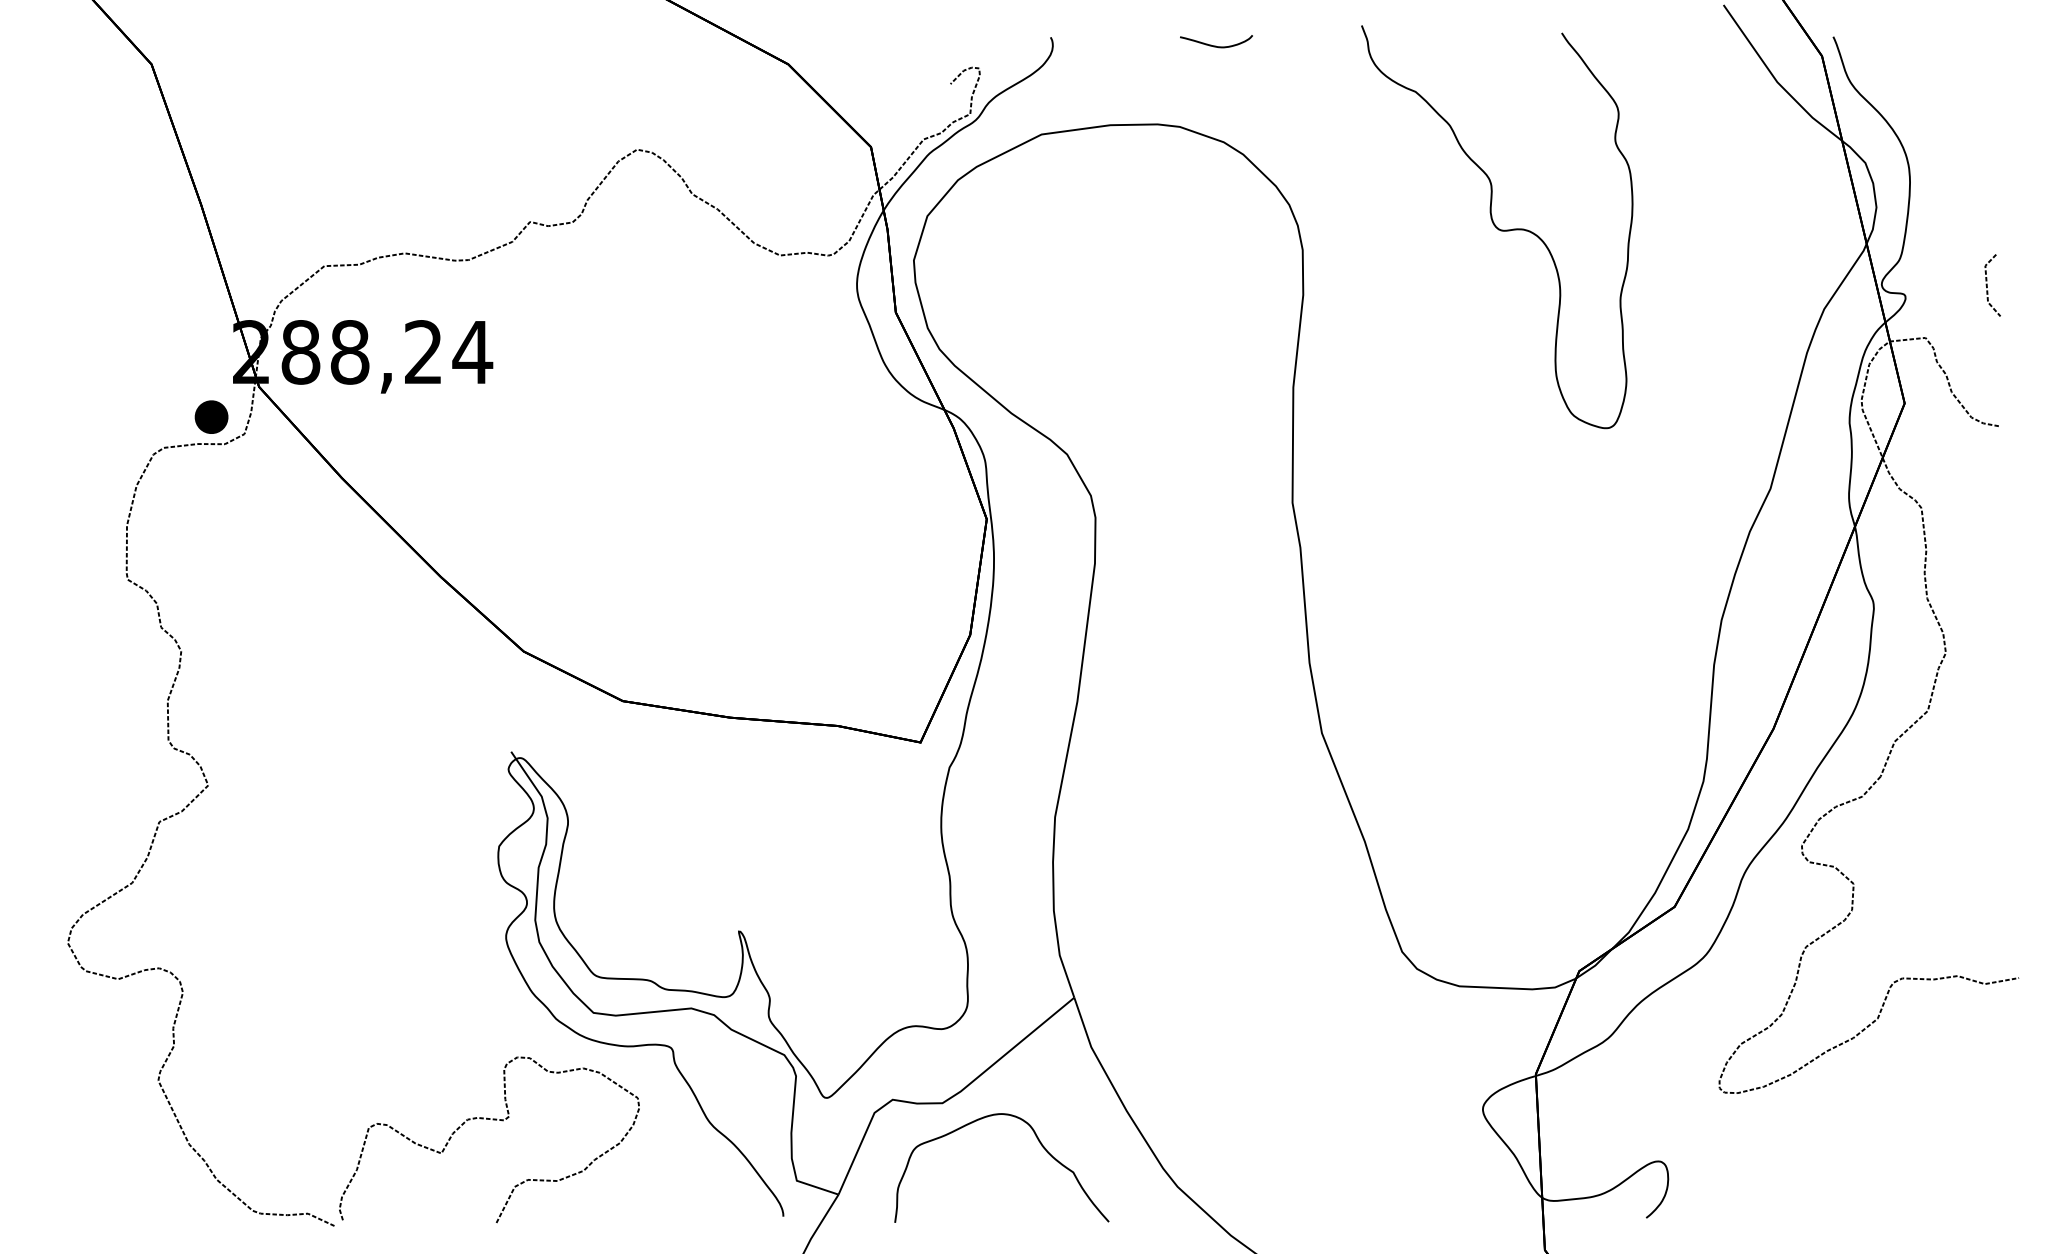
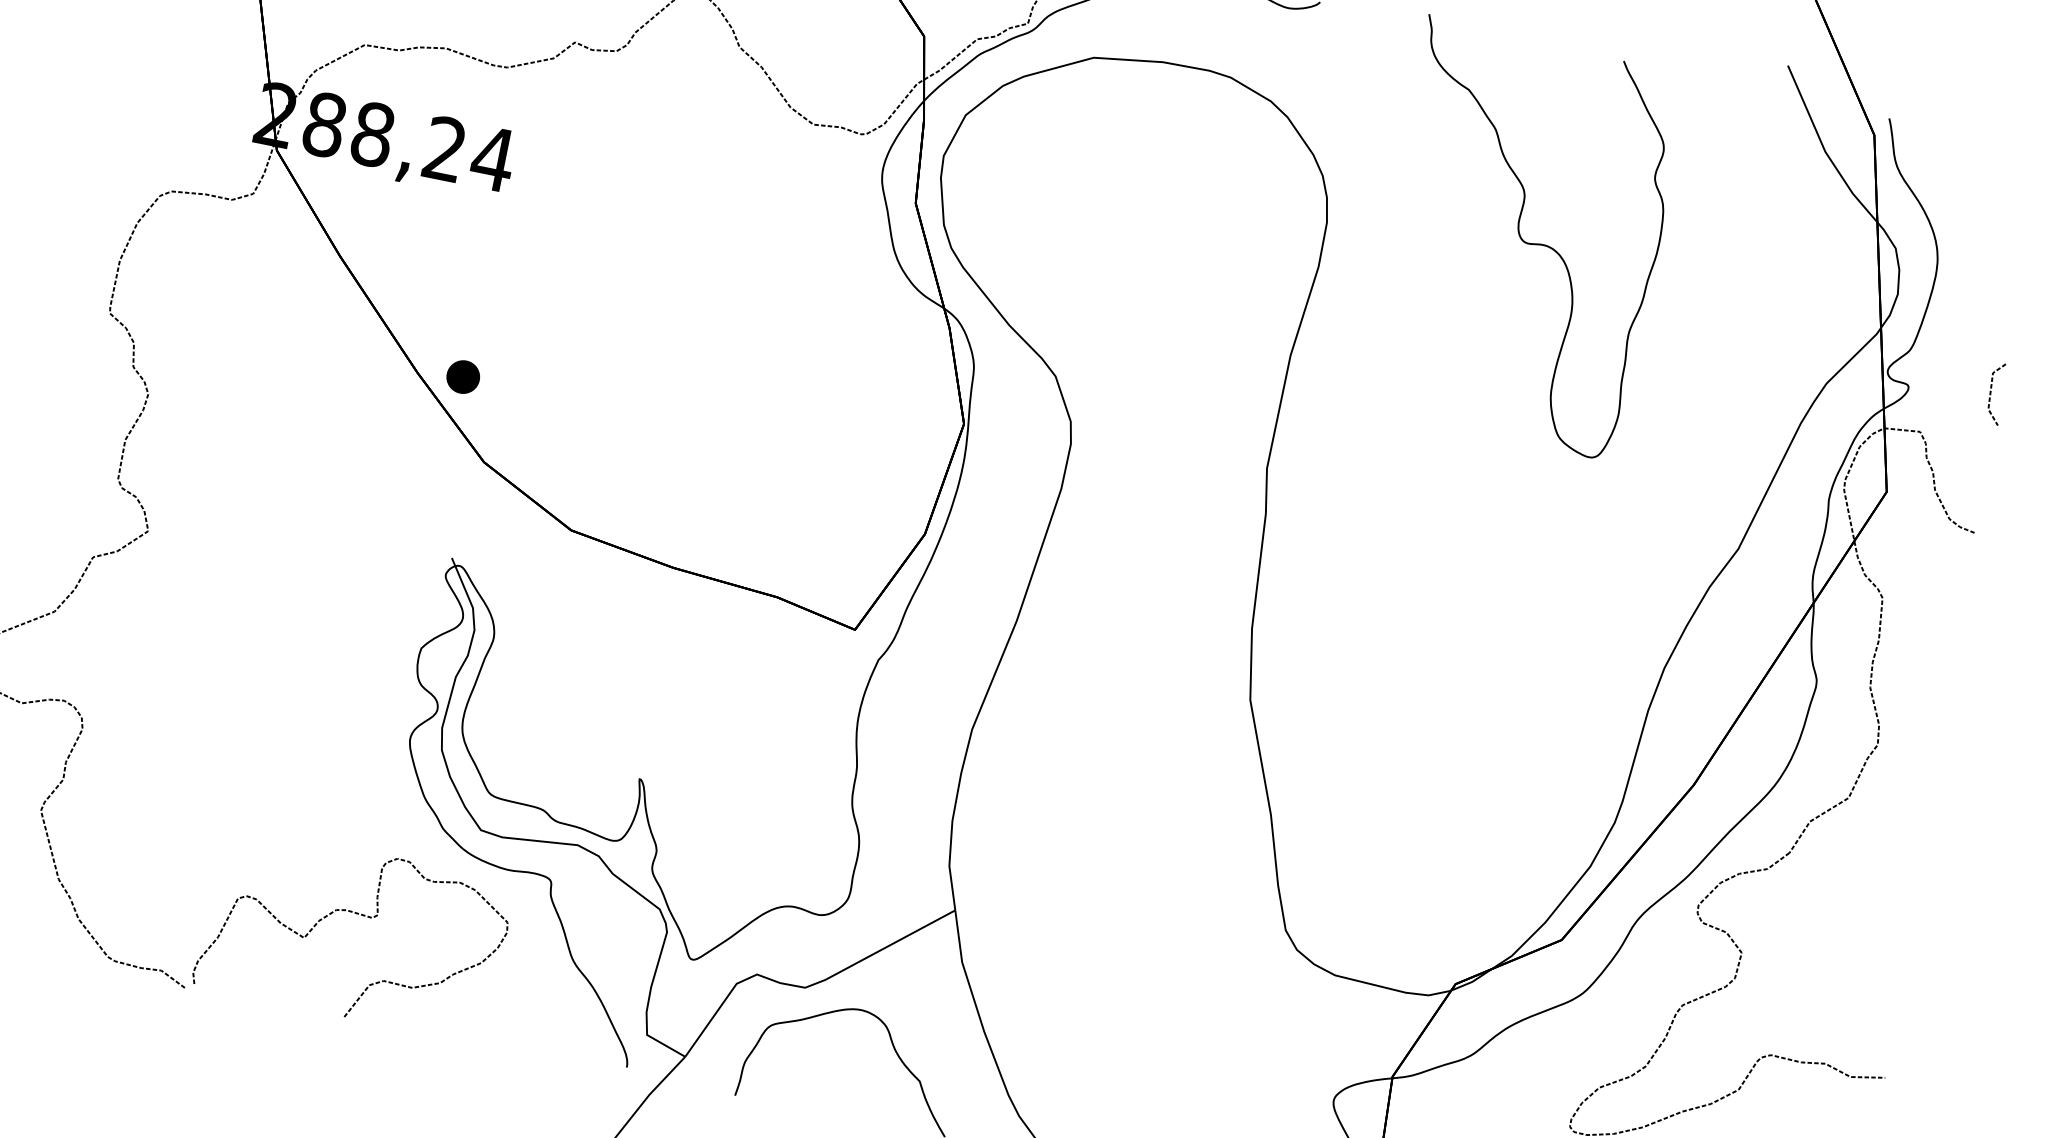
part: (211, 416) -> (463, 376), moved

